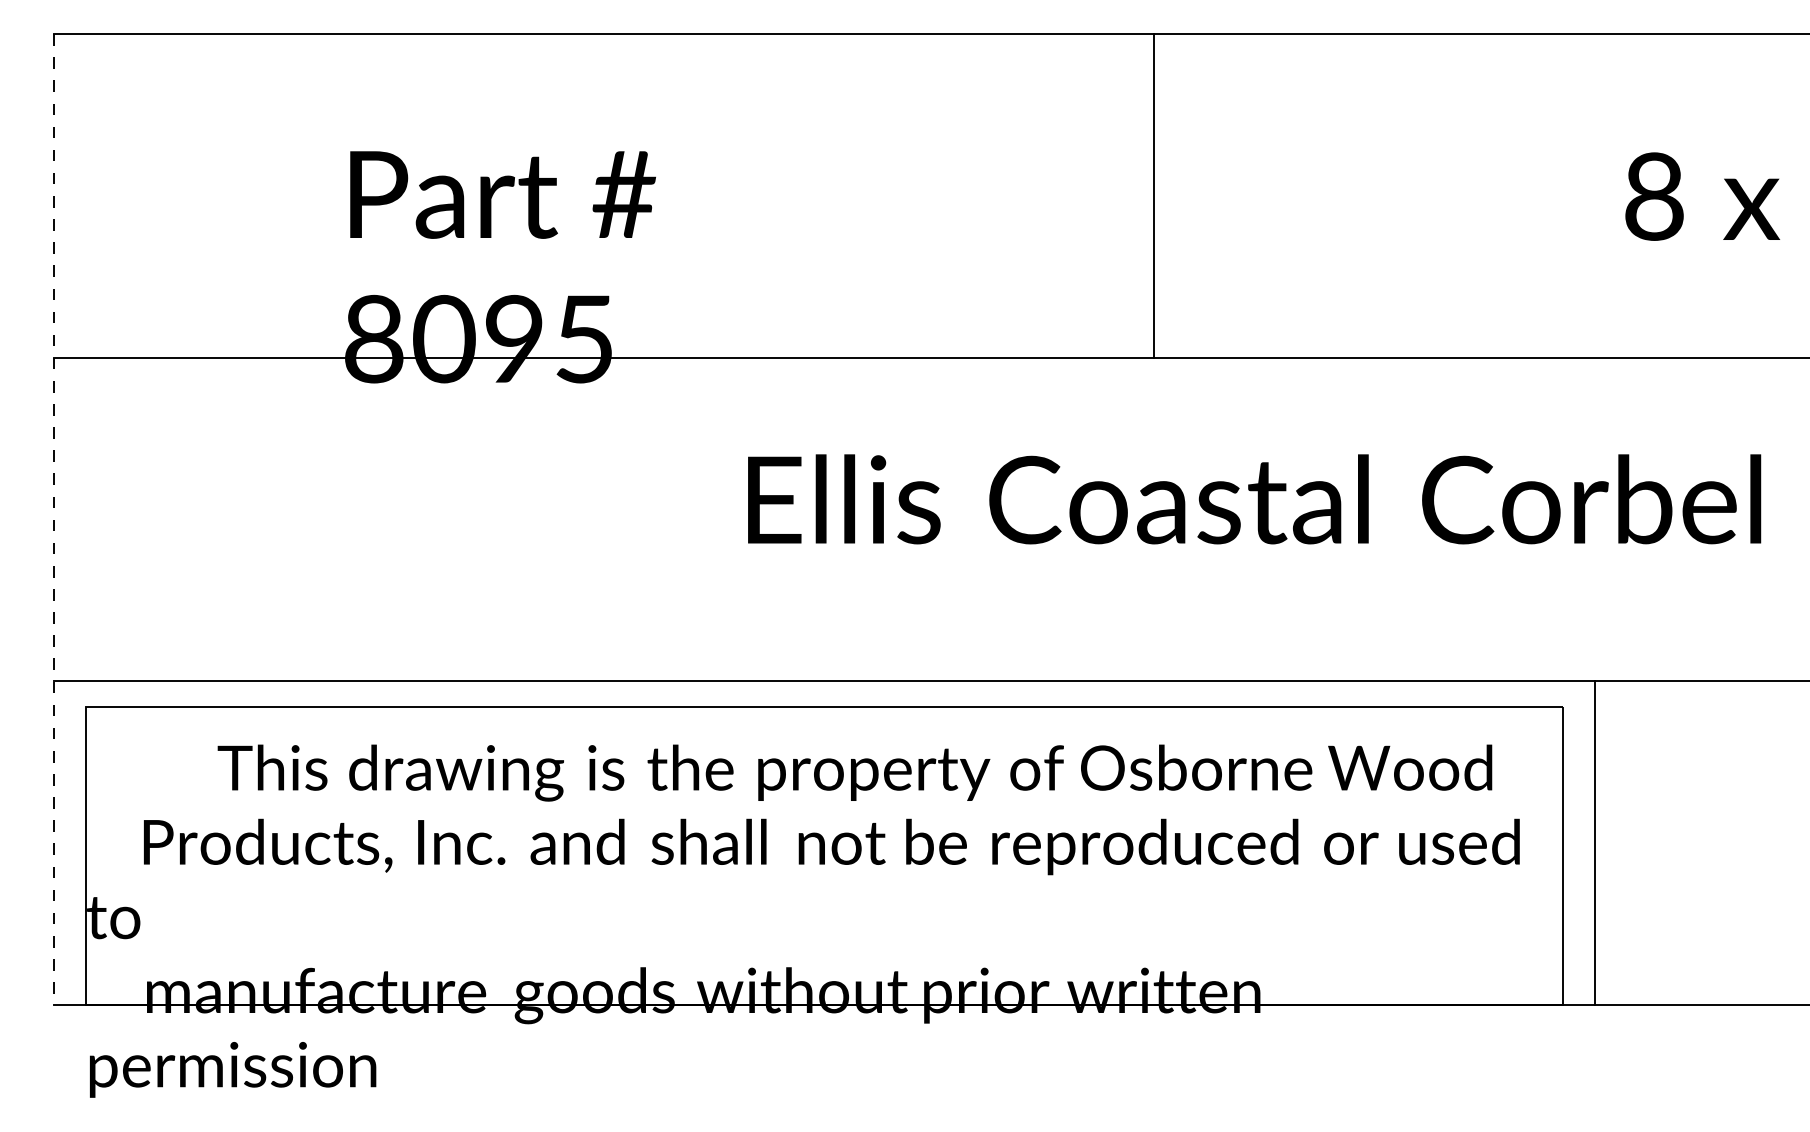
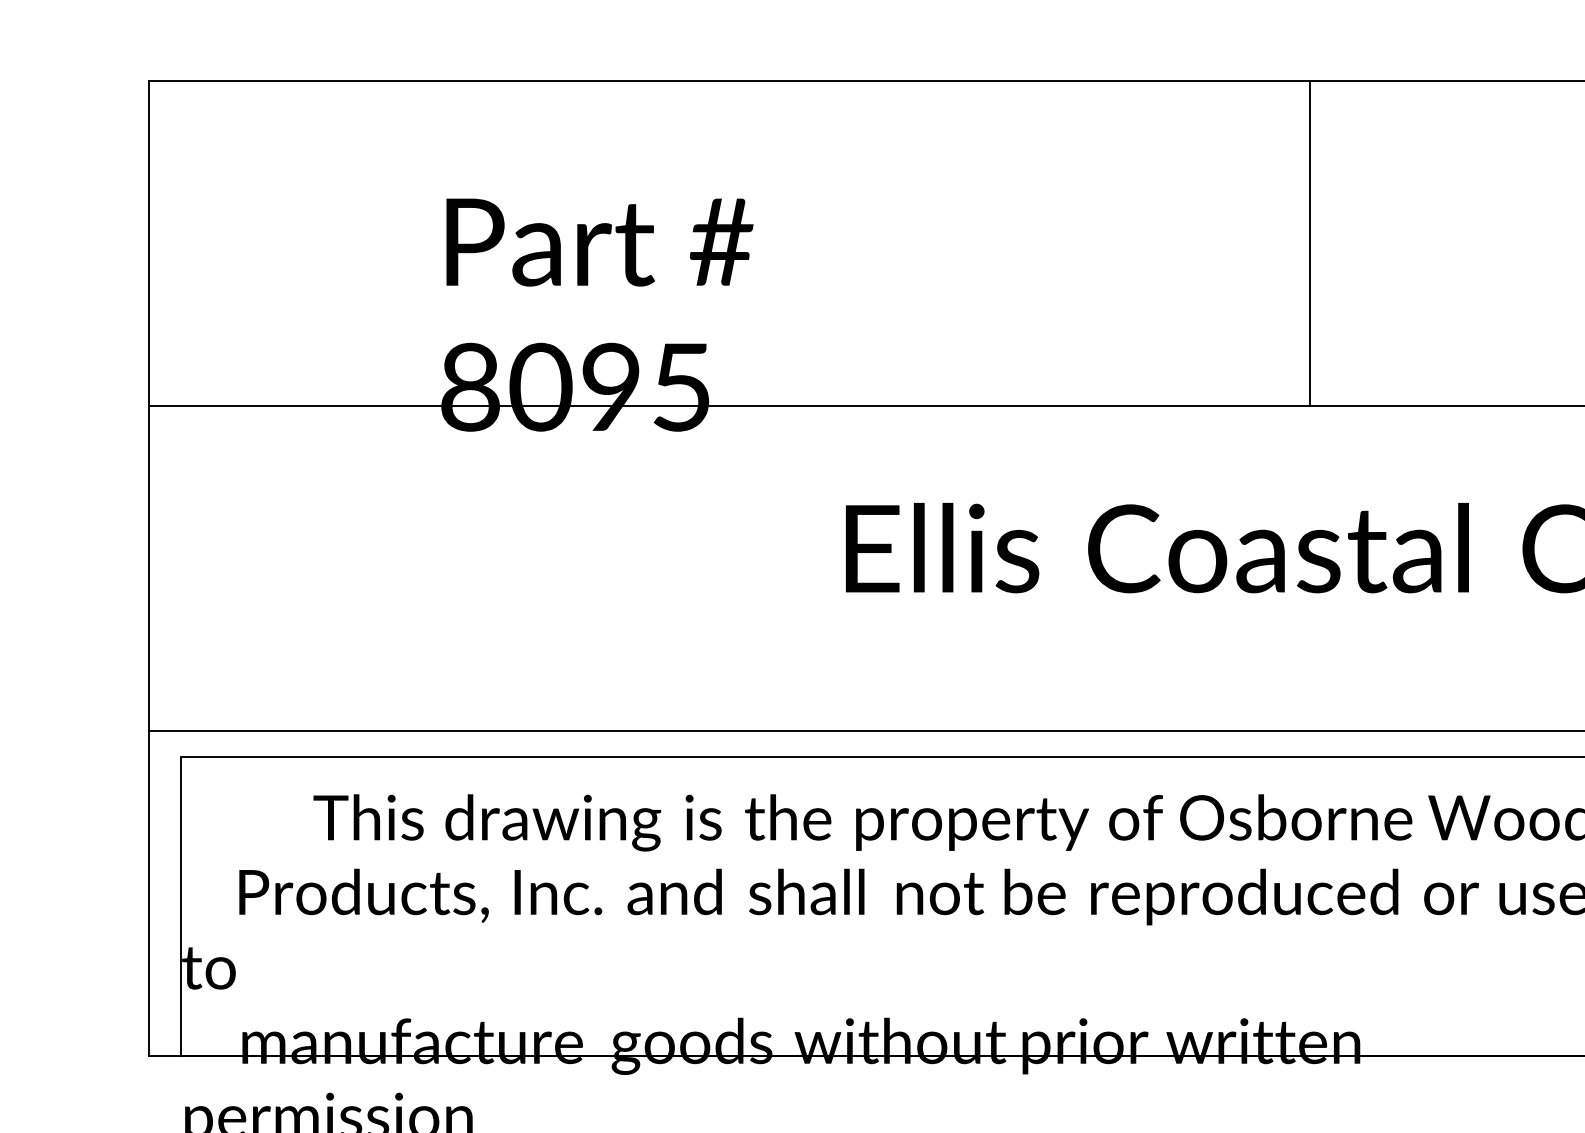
line: (1154, 195) -> (1310, 243), moved
line: (54, 520) -> (149, 569), dashed -> solid

